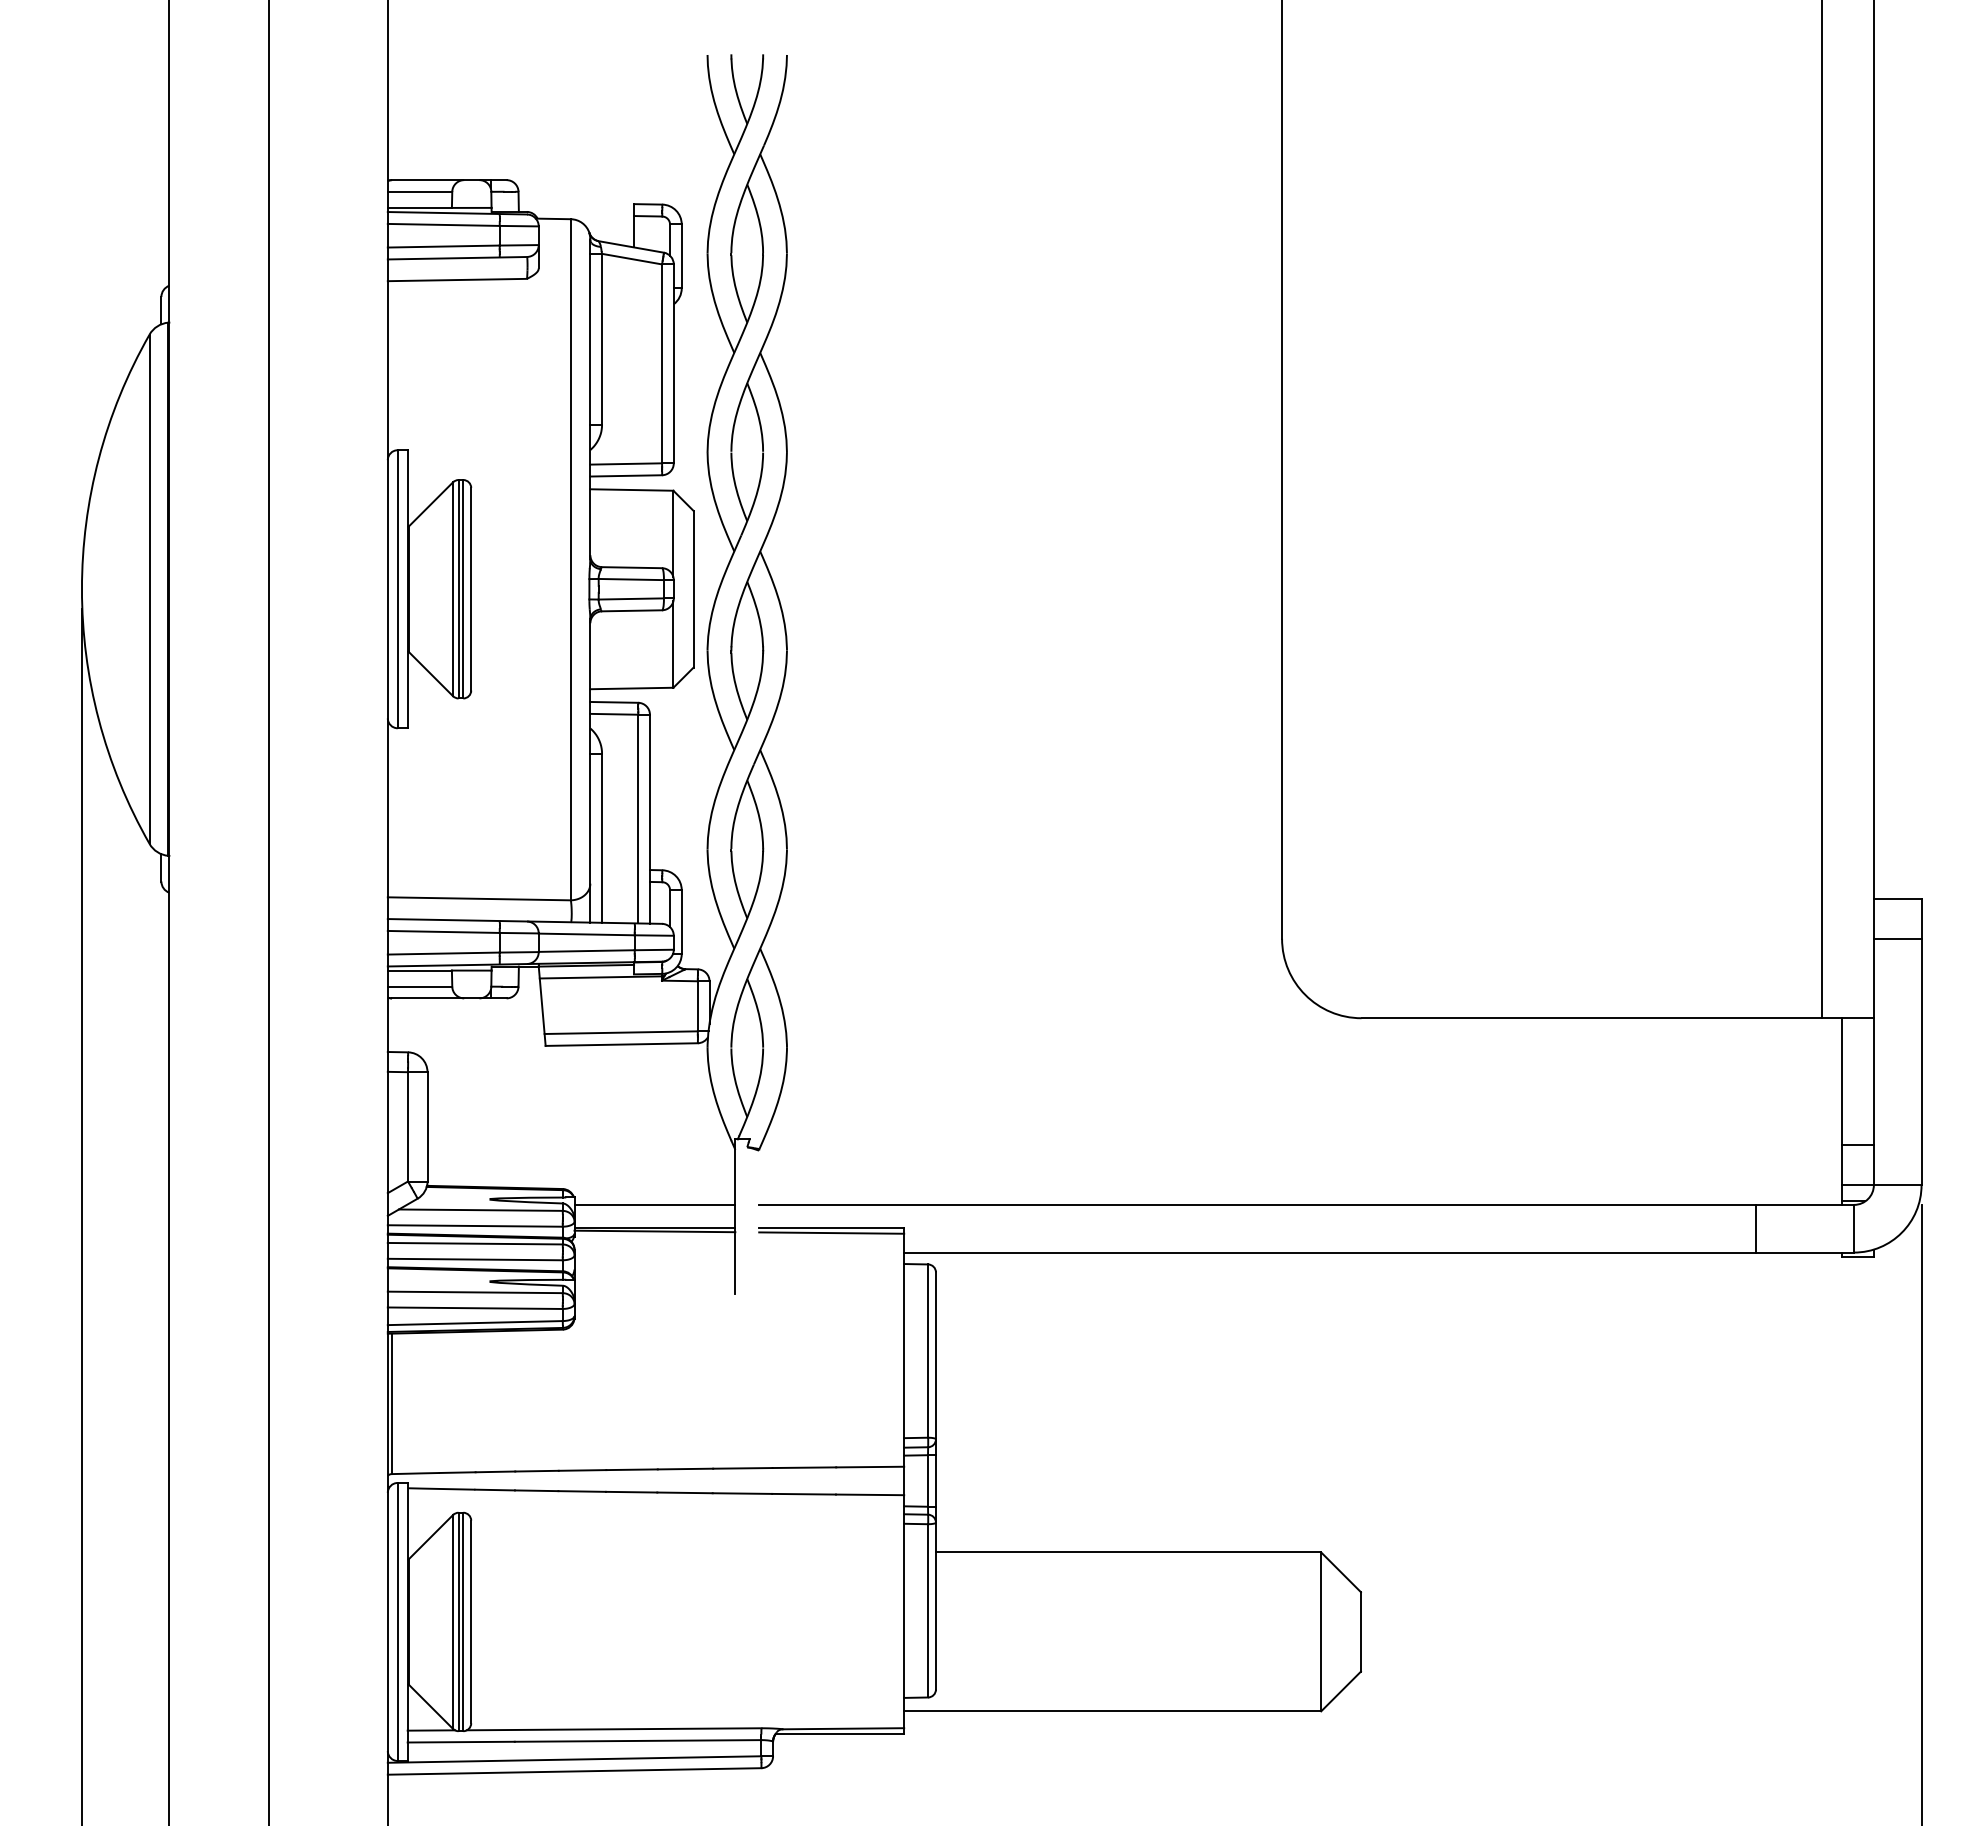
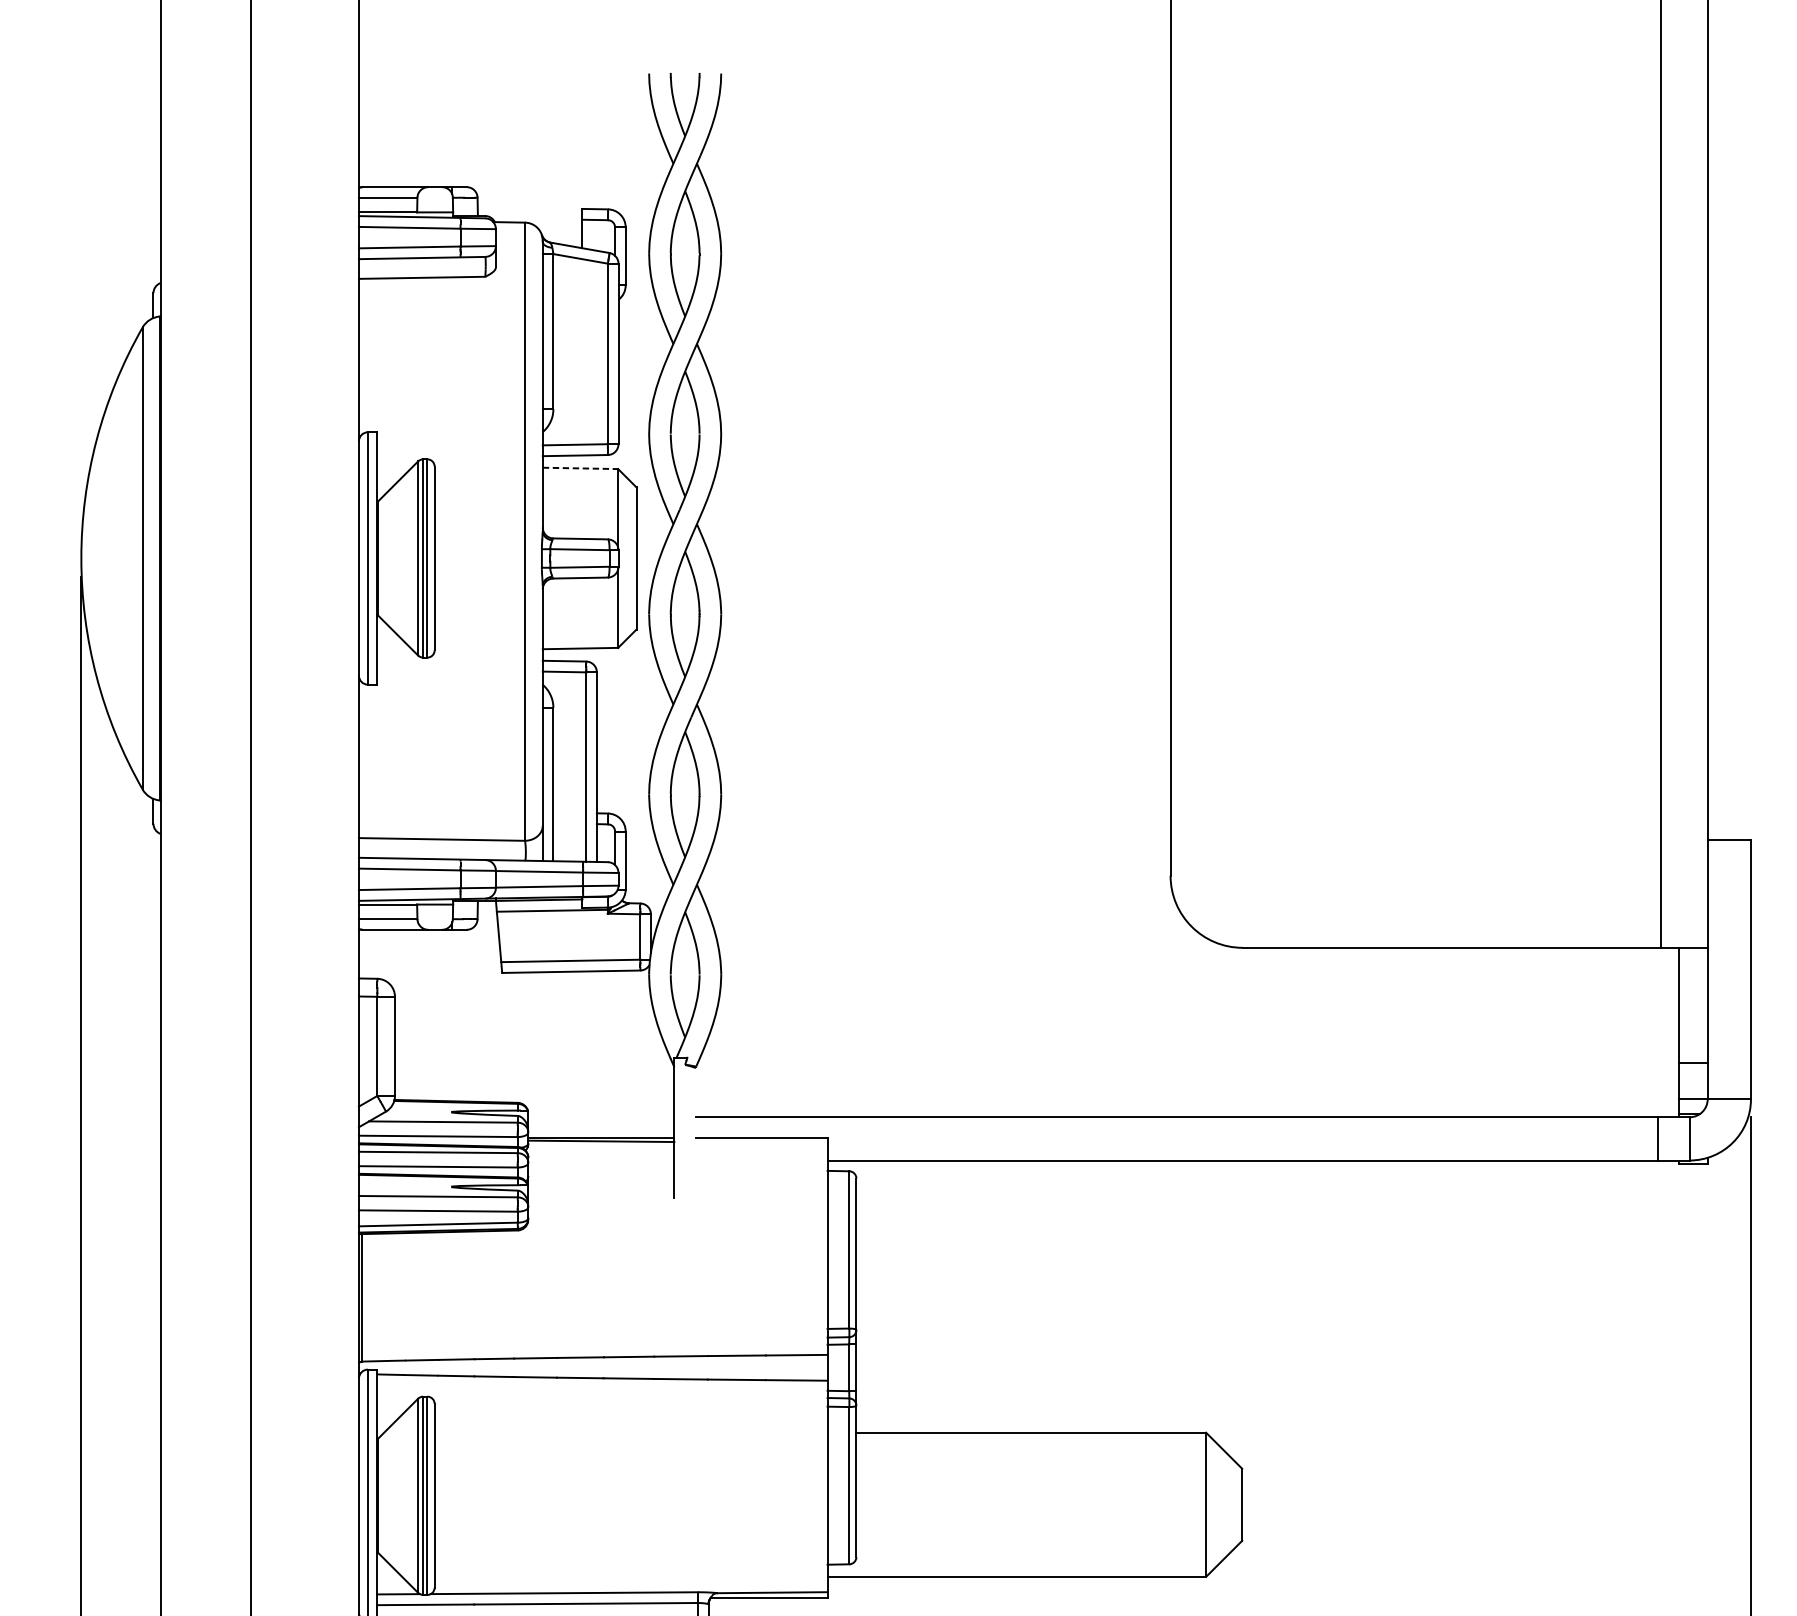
line: (631, 490) -> (580, 468), solid -> dashed
line: (1897, 938) -> (1729, 875), removed
line: (654, 1204) -> (600, 1116), removed
line: (1756, 1228) -> (1658, 1138), moved
line: (831, 1232) -> (761, 1142), removed

